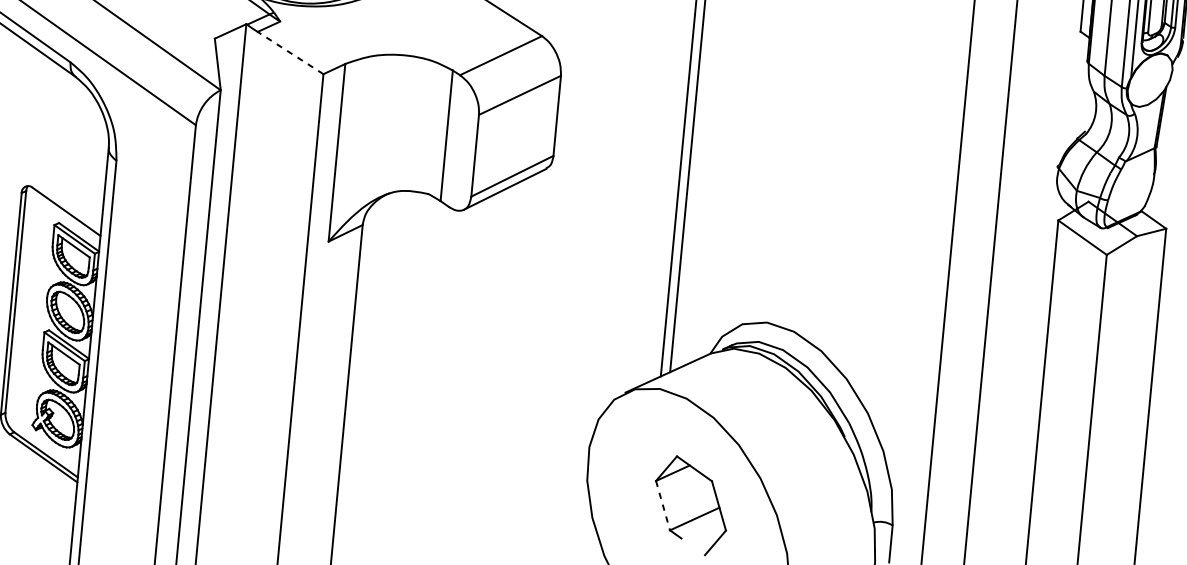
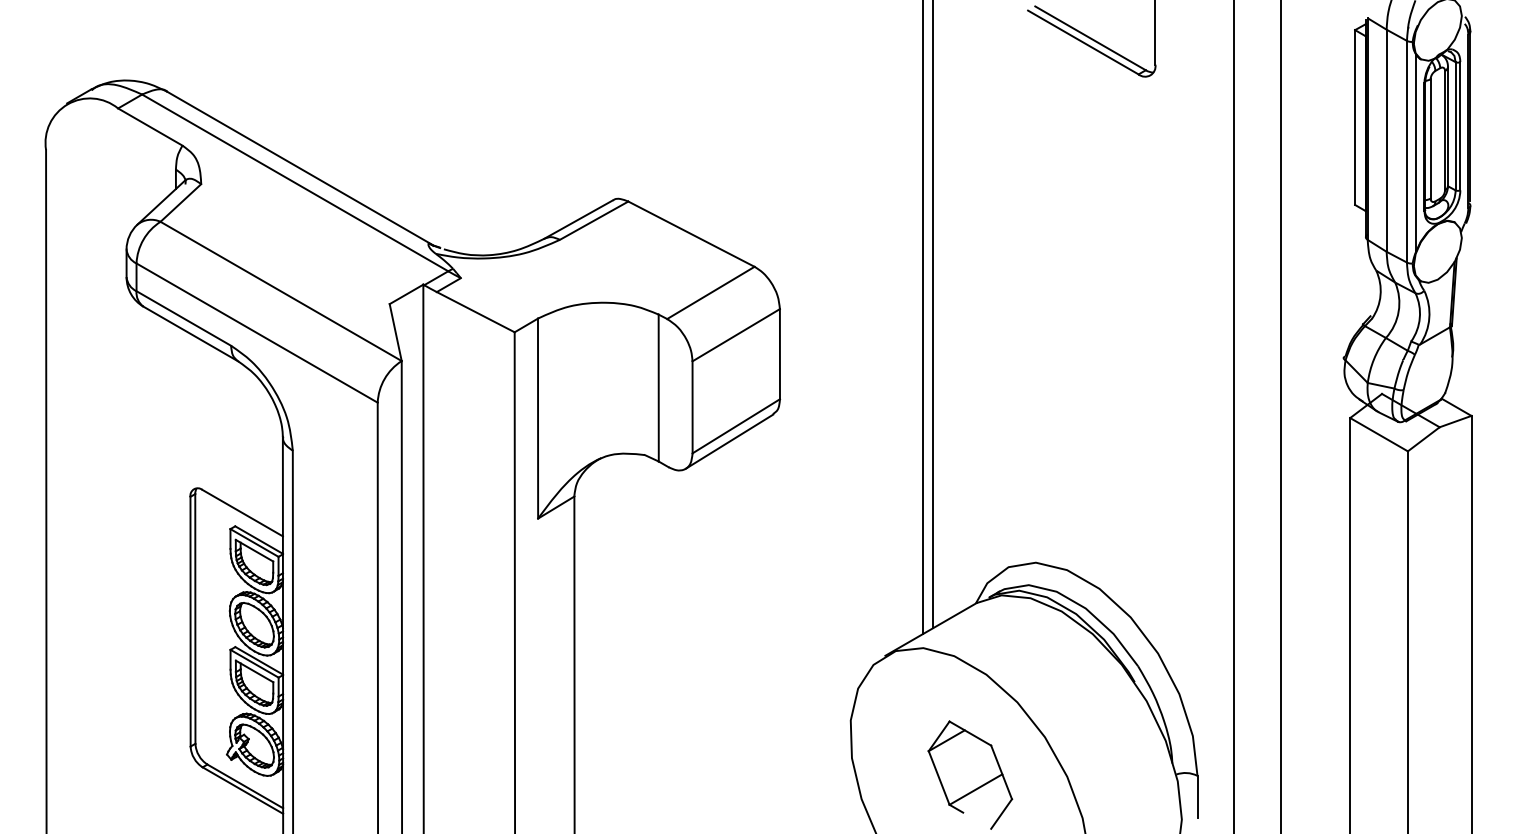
line: (290, 53) -> (475, 312), dashed -> solid
line: (663, 505) -> (939, 777), dashed -> solid

